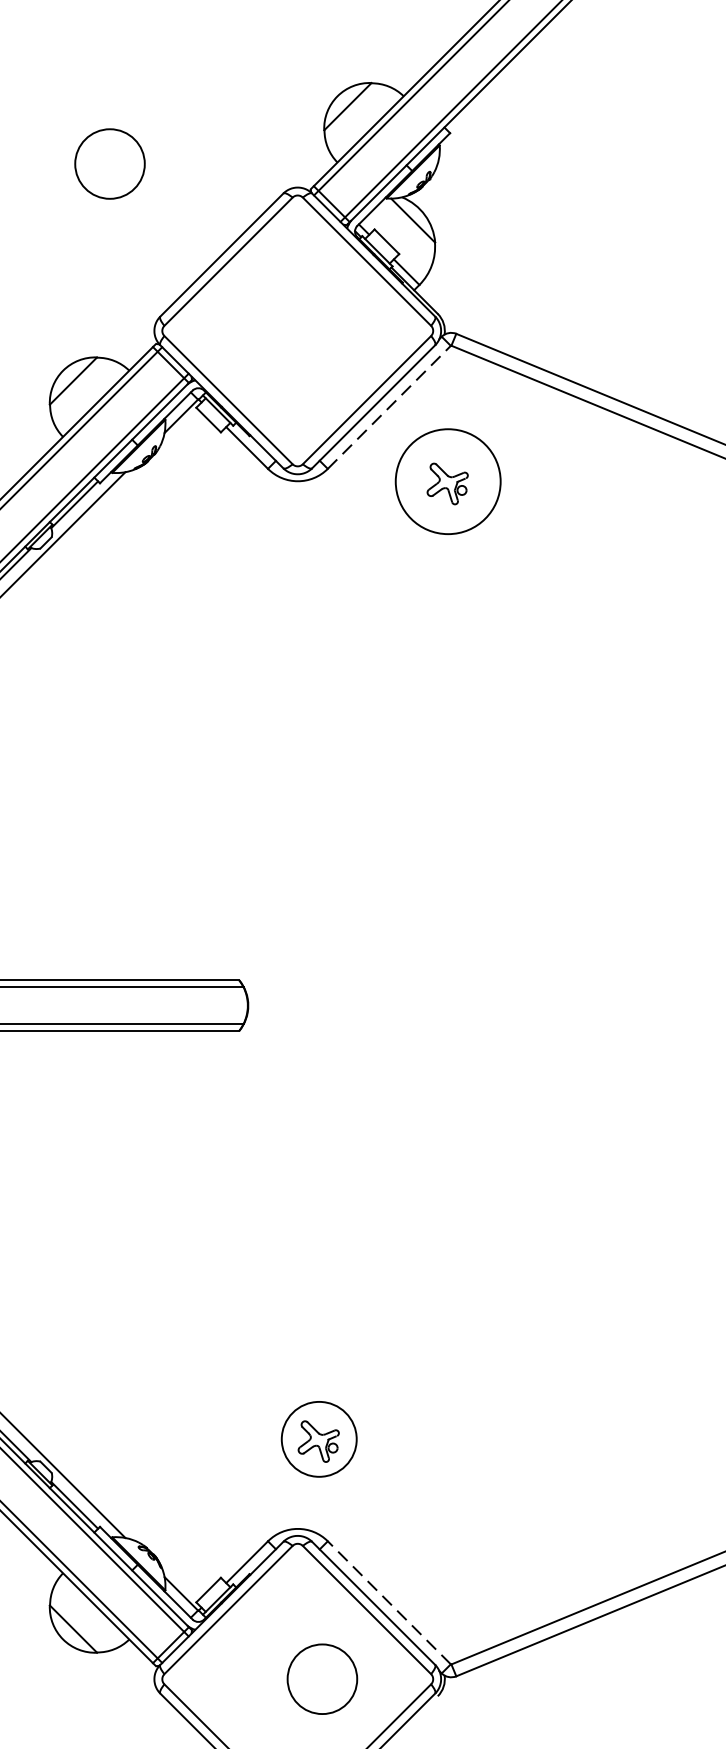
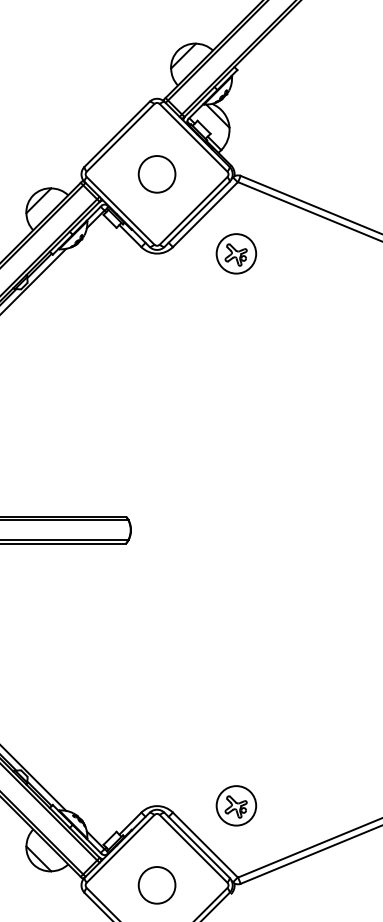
circle: (108, 164) -> (156, 174), moved
line: (389, 407) -> (205, 214), dashed -> solid
circle: (448, 480) -> (236, 253), size x0.71
part: (319, 1438) -> (236, 805), moved
line: (389, 1603) -> (205, 845), dashed -> solid
circle: (321, 1679) -> (156, 885), moved

